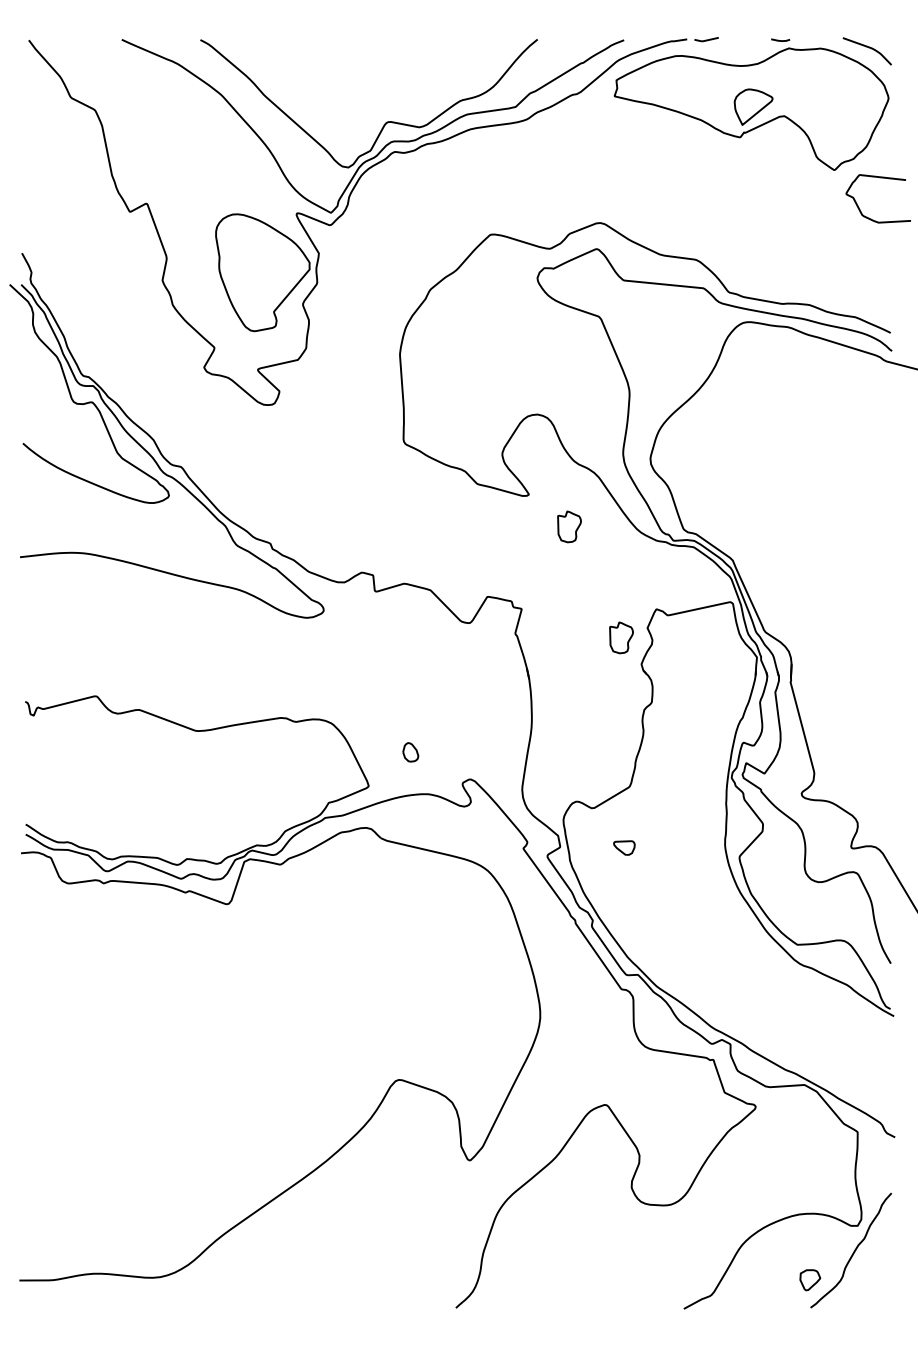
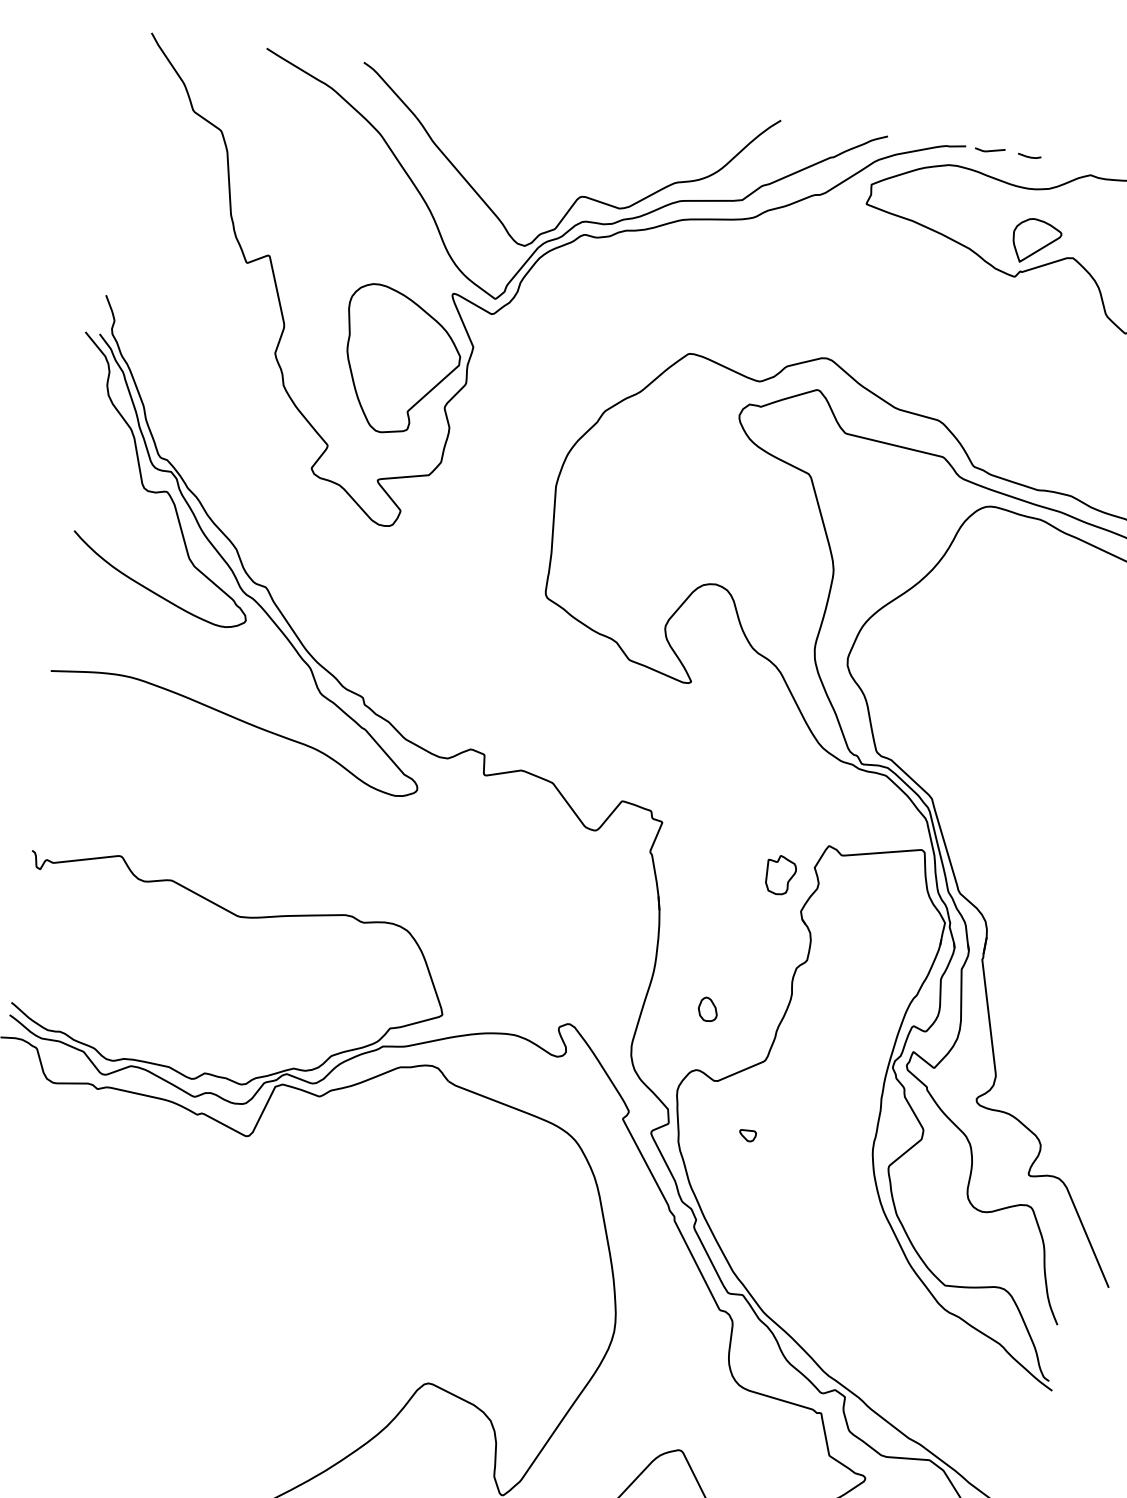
line: (780, 40) -> (1029, 156), moved
part: (569, 526) -> (735, 728), removed
part: (410, 752) -> (707, 1009), moved
part: (623, 847) -> (746, 1134), size x0.62

